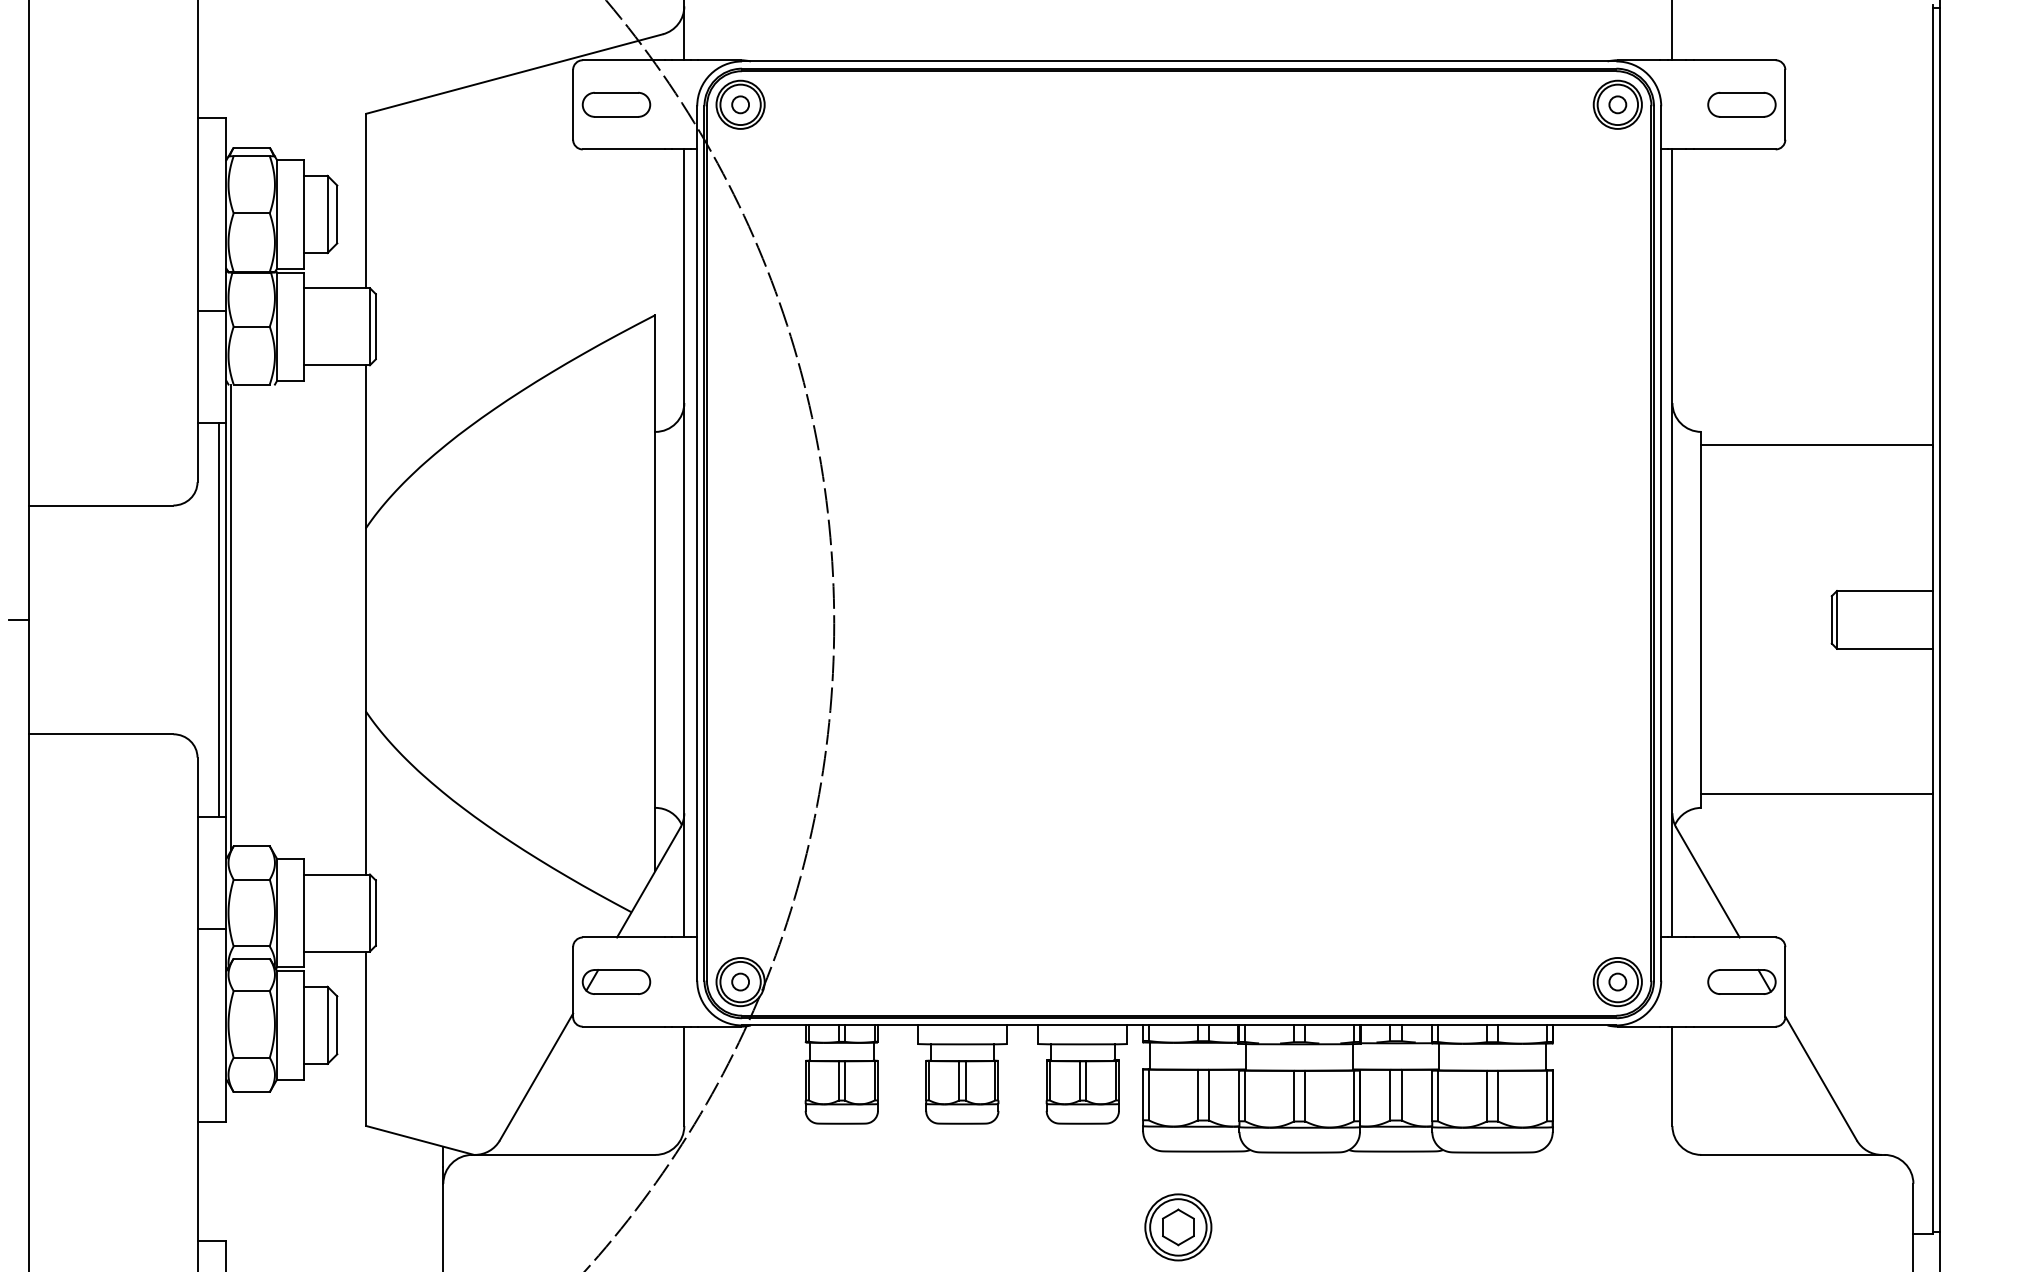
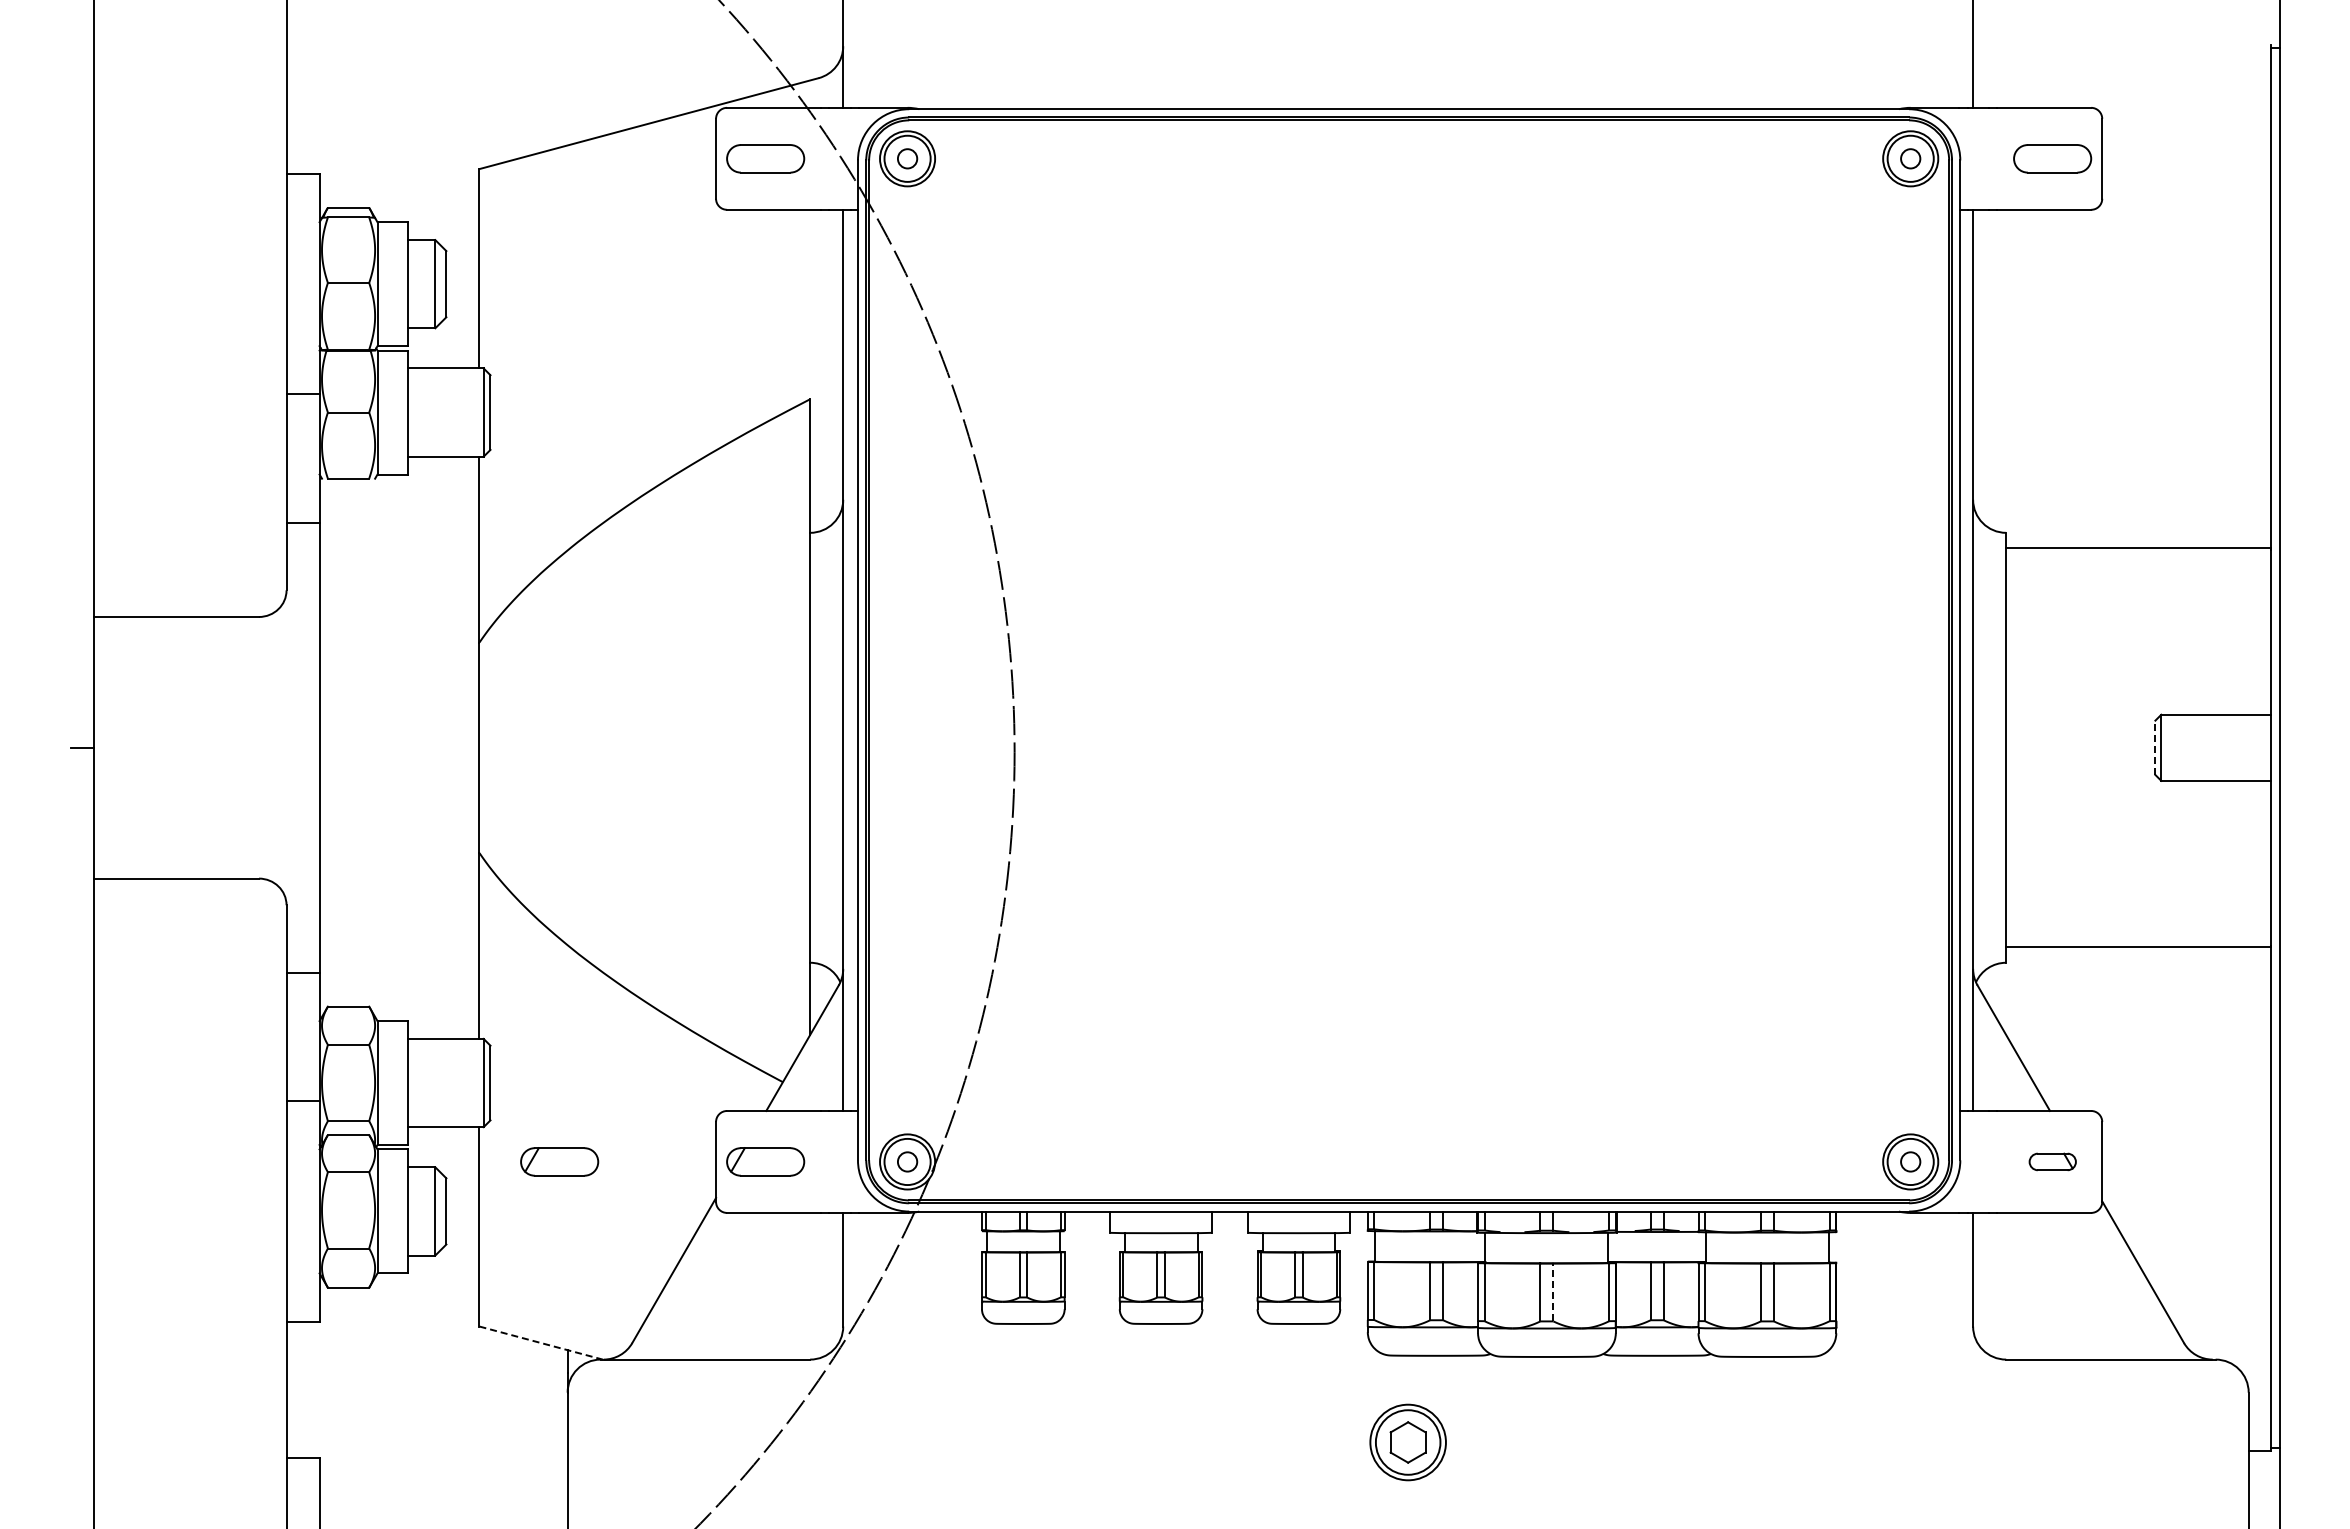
line: (230, 617) -> (324, 744), removed
line: (219, 619) -> (311, 747), removed
line: (1831, 619) -> (2155, 747), solid -> dashed
part: (436, 981) -> (559, 1161), added
part: (1741, 981) -> (2052, 1161), size x0.6
line: (1305, 1096) -> (1553, 1292), solid -> dashed
line: (420, 1140) -> (541, 1343), solid -> dashed

